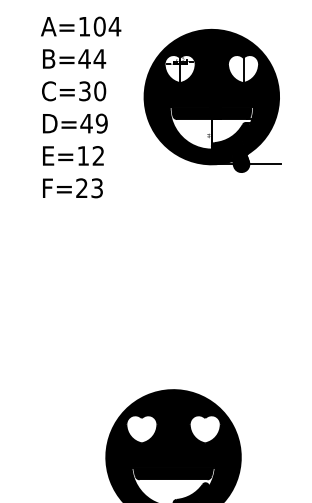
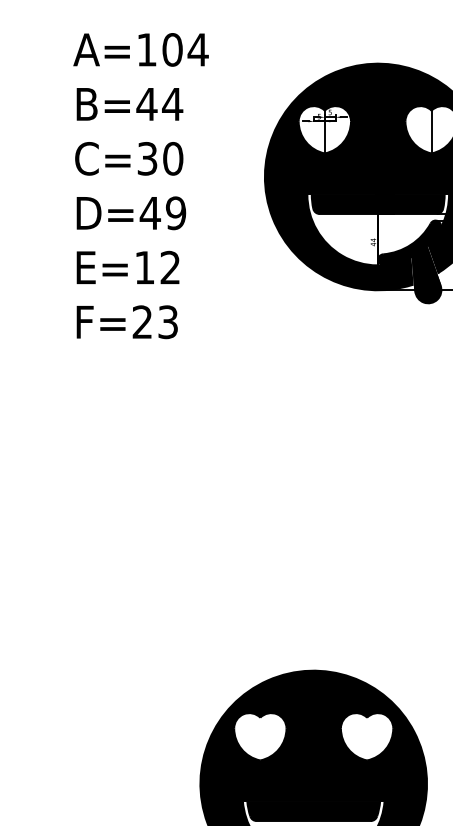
text: (81, 107) -> (141, 186), moved

